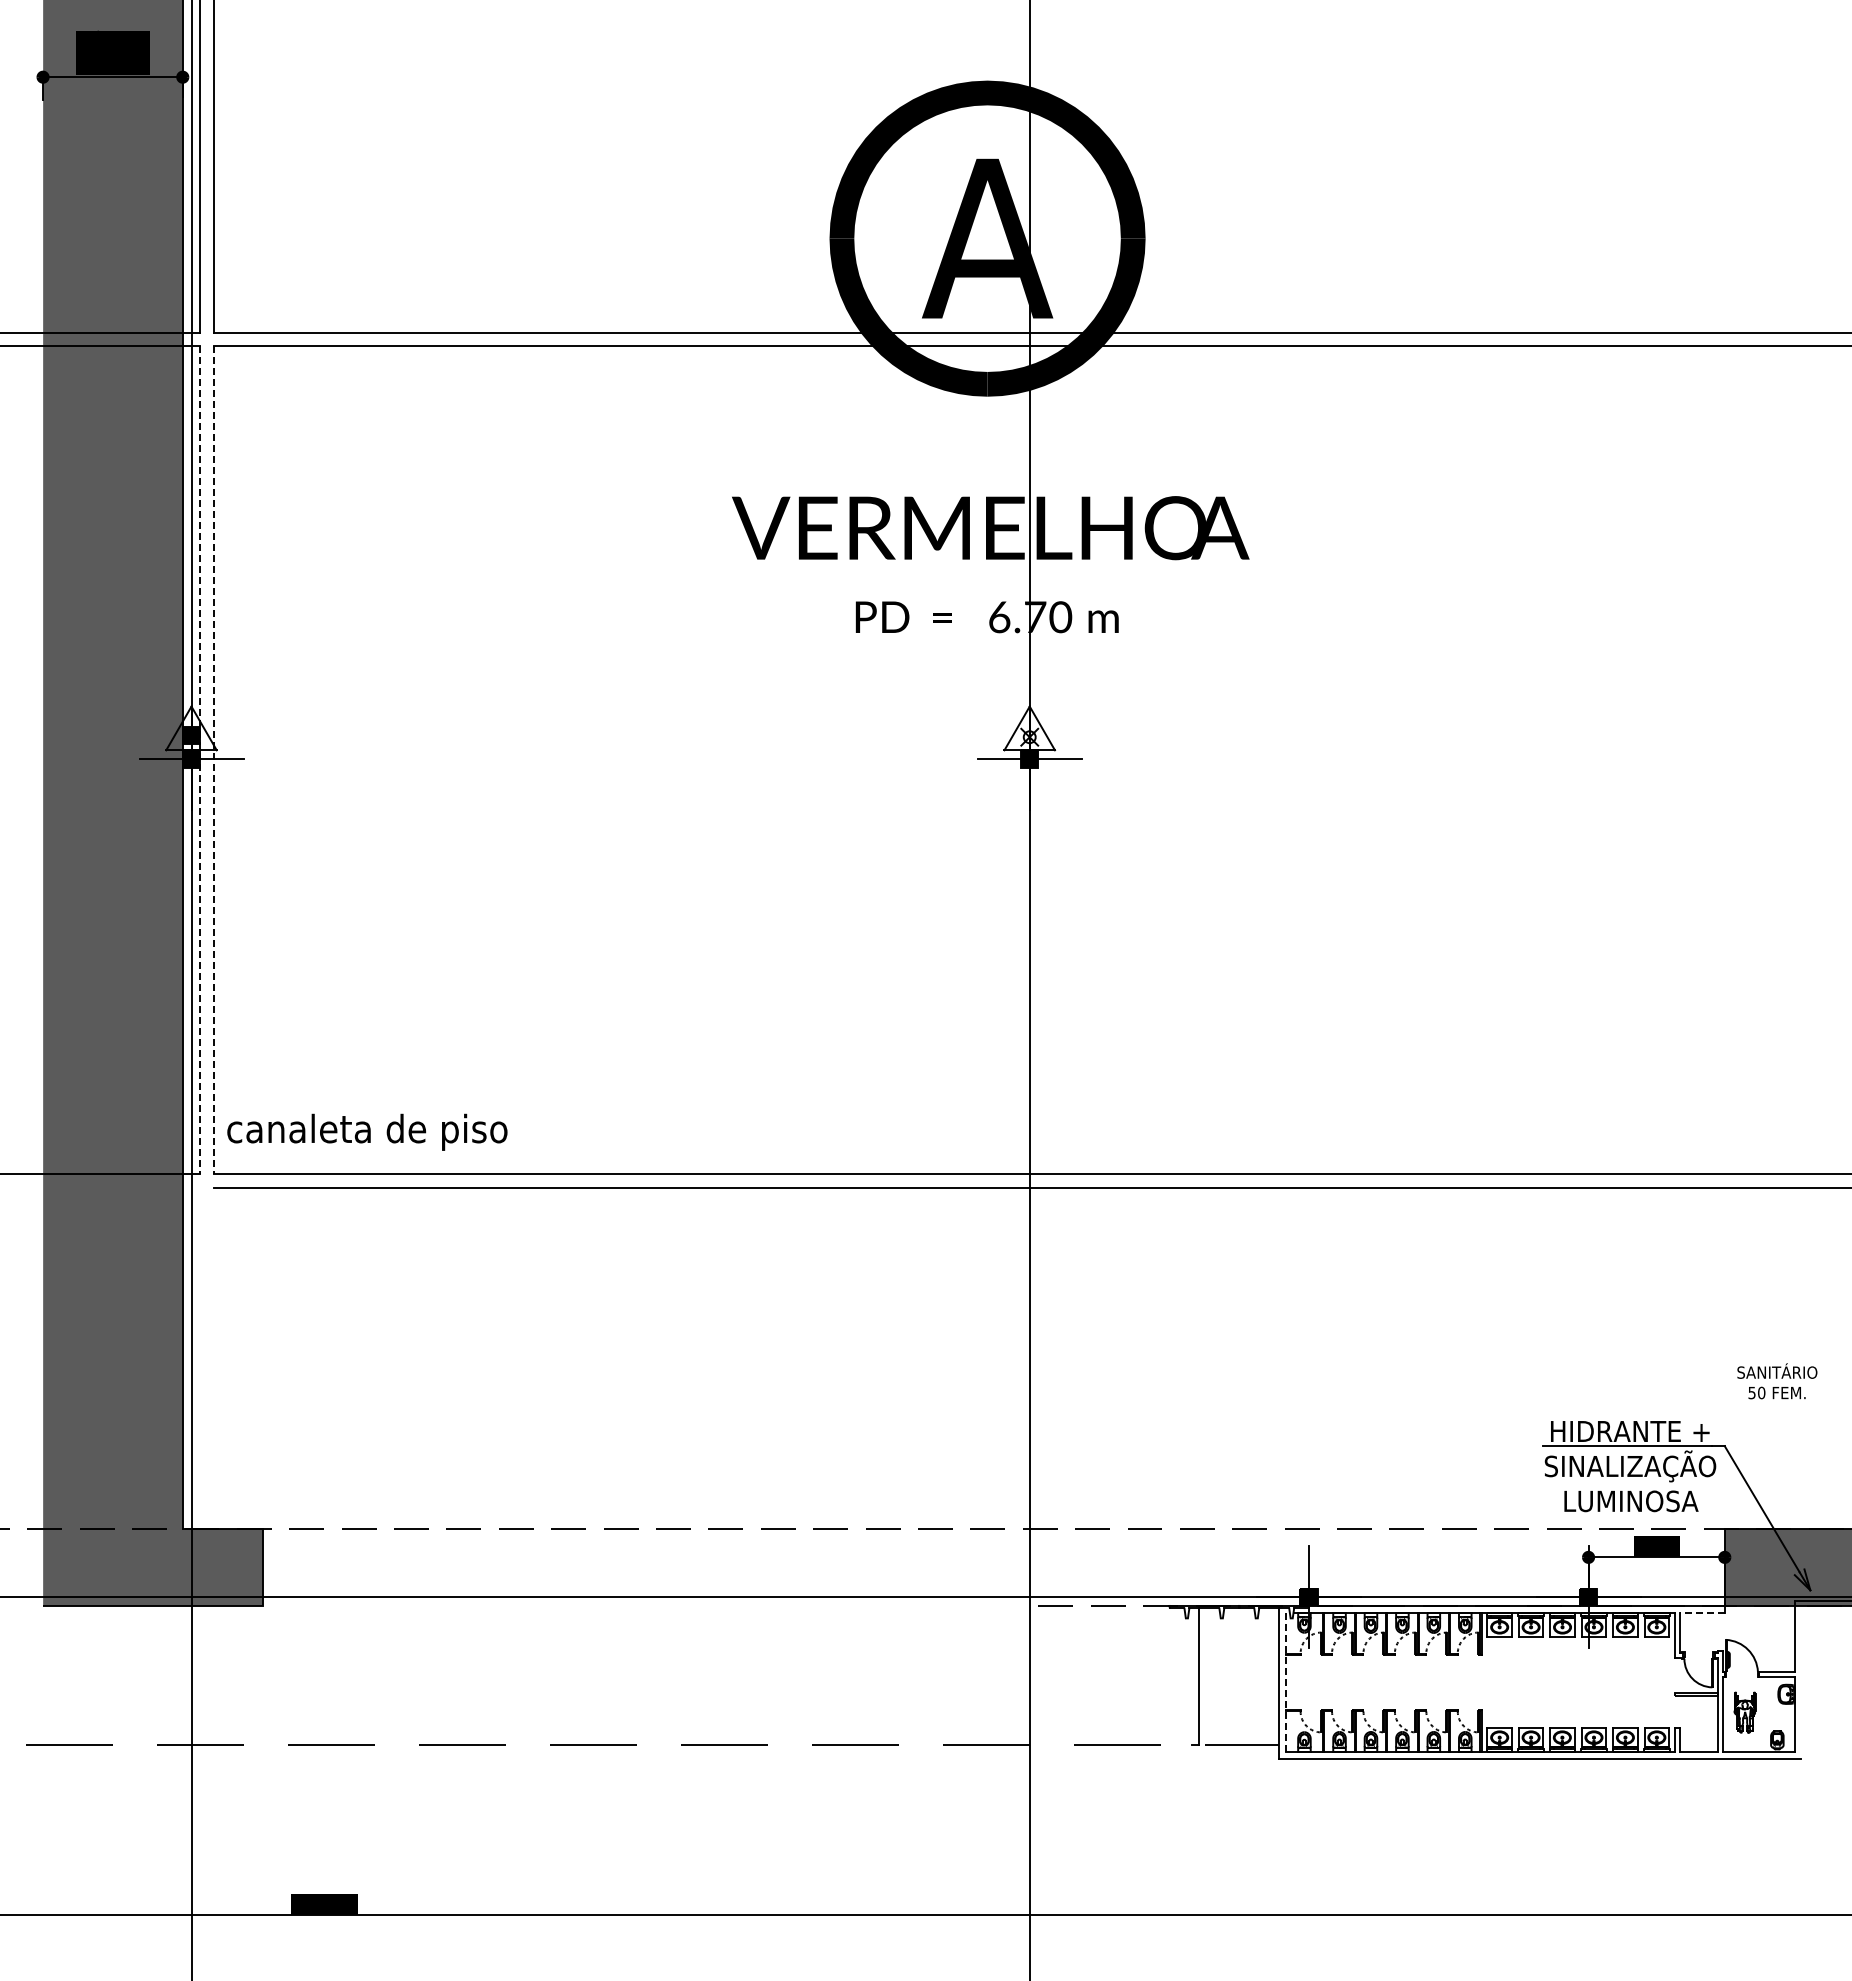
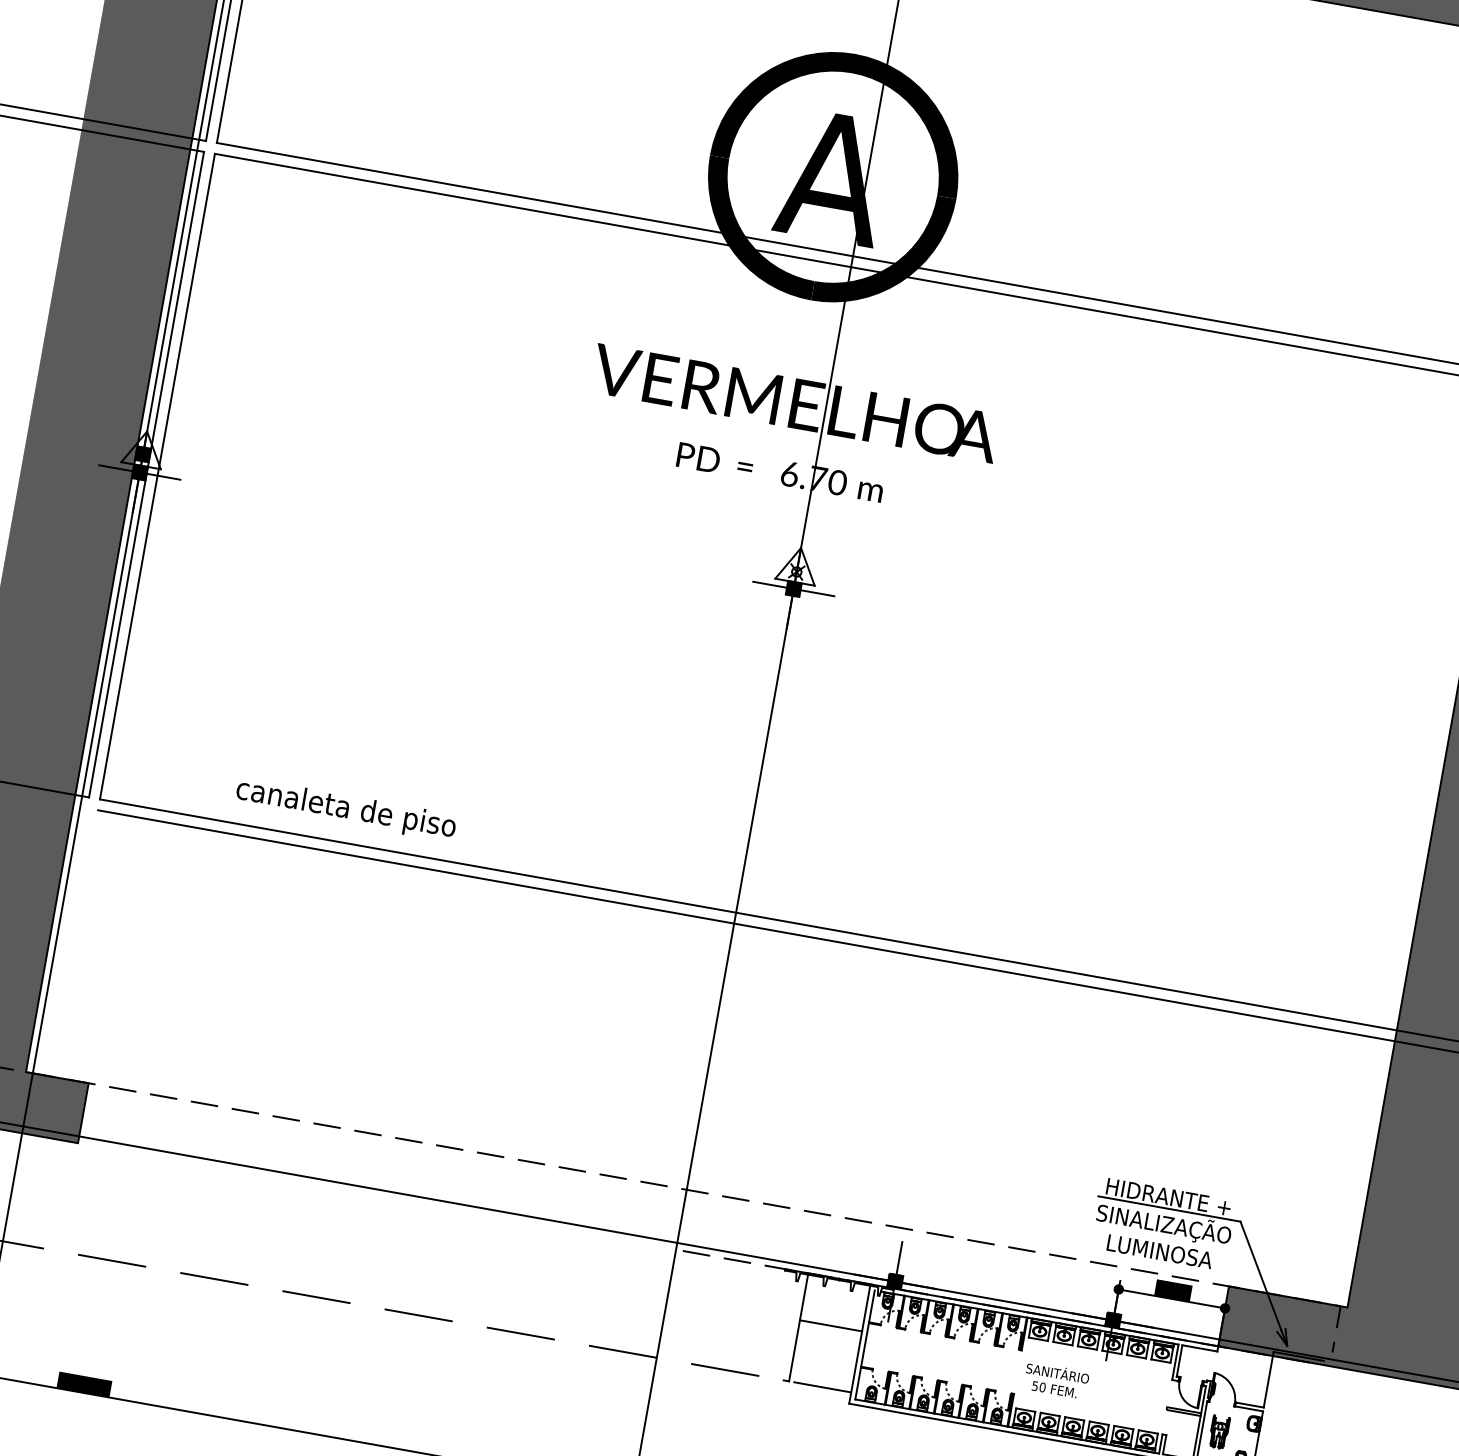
line: (200, 760) -> (146, 474), dashed -> solid
line: (214, 760) -> (157, 476), dashed -> solid
text: (367, 1131) -> (346, 809), moved
text: (1777, 1381) -> (1056, 1380), moved
line: (1701, 1612) -> (1199, 1348), dashed -> solid
line: (1238, 1666) -> (830, 1325), added
line: (1285, 1682) -> (864, 1344), dashed -> solid

